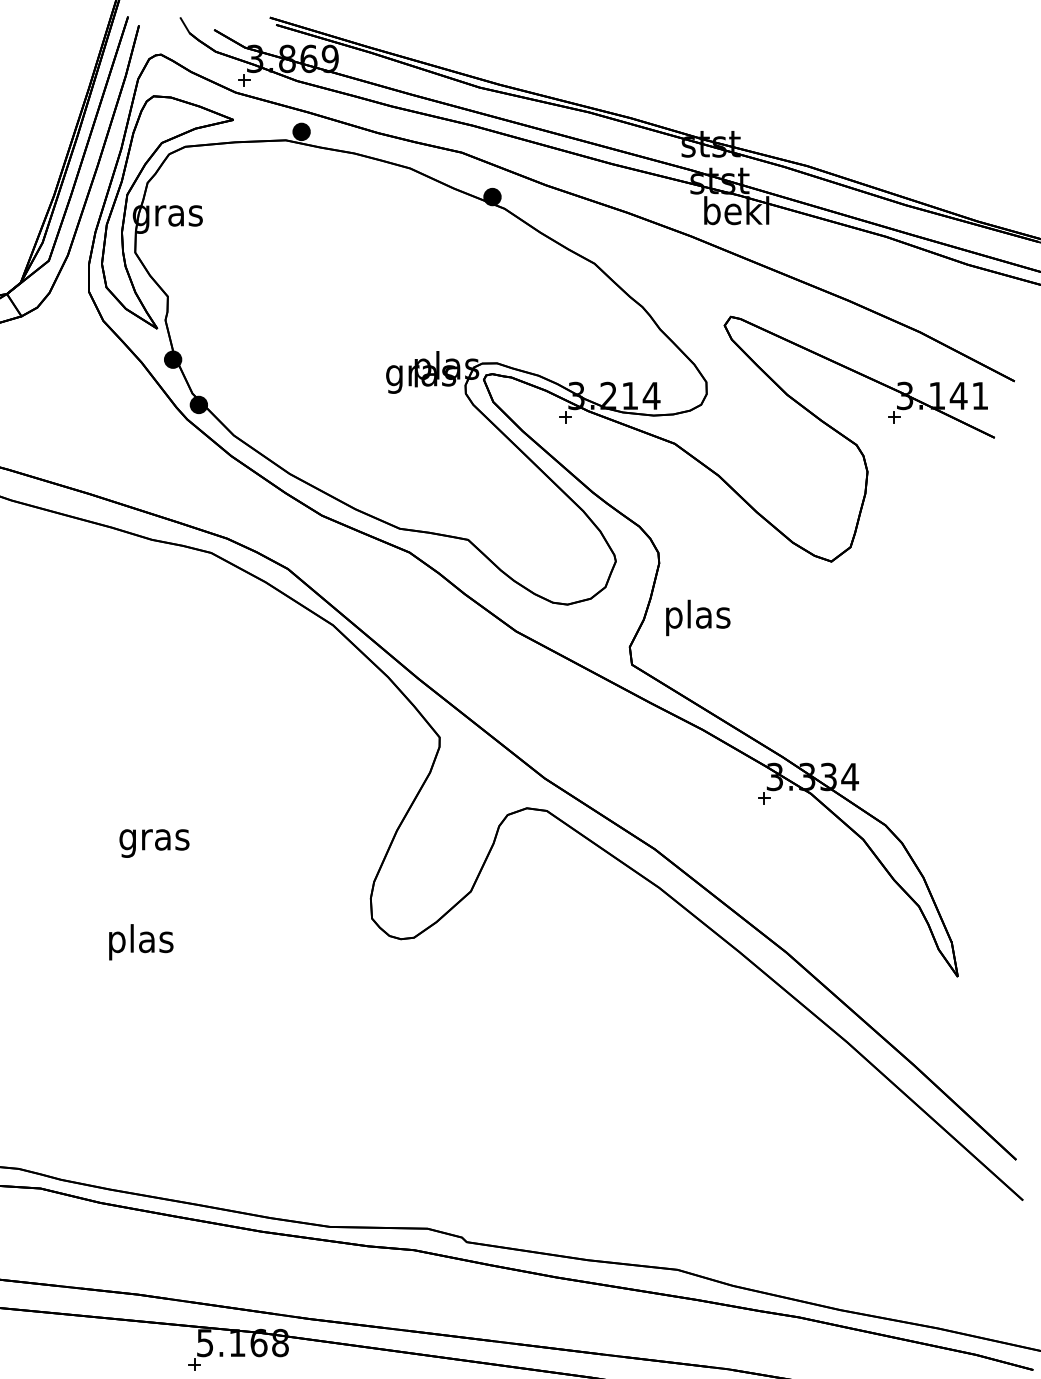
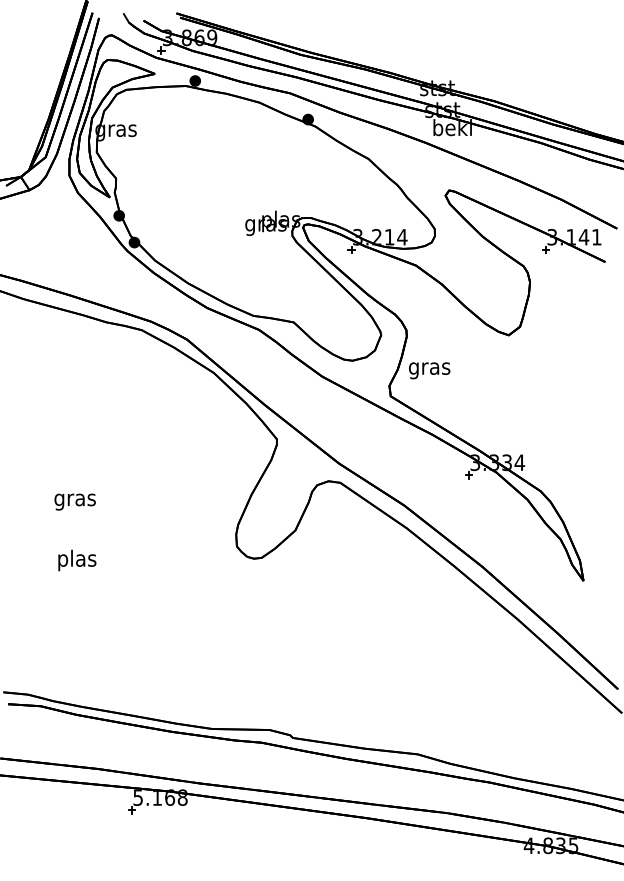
text: (697, 617) -> (429, 368), plas -> gras
text: (153, 842) -> (74, 501), moved
text: (141, 942) -> (77, 560), moved

